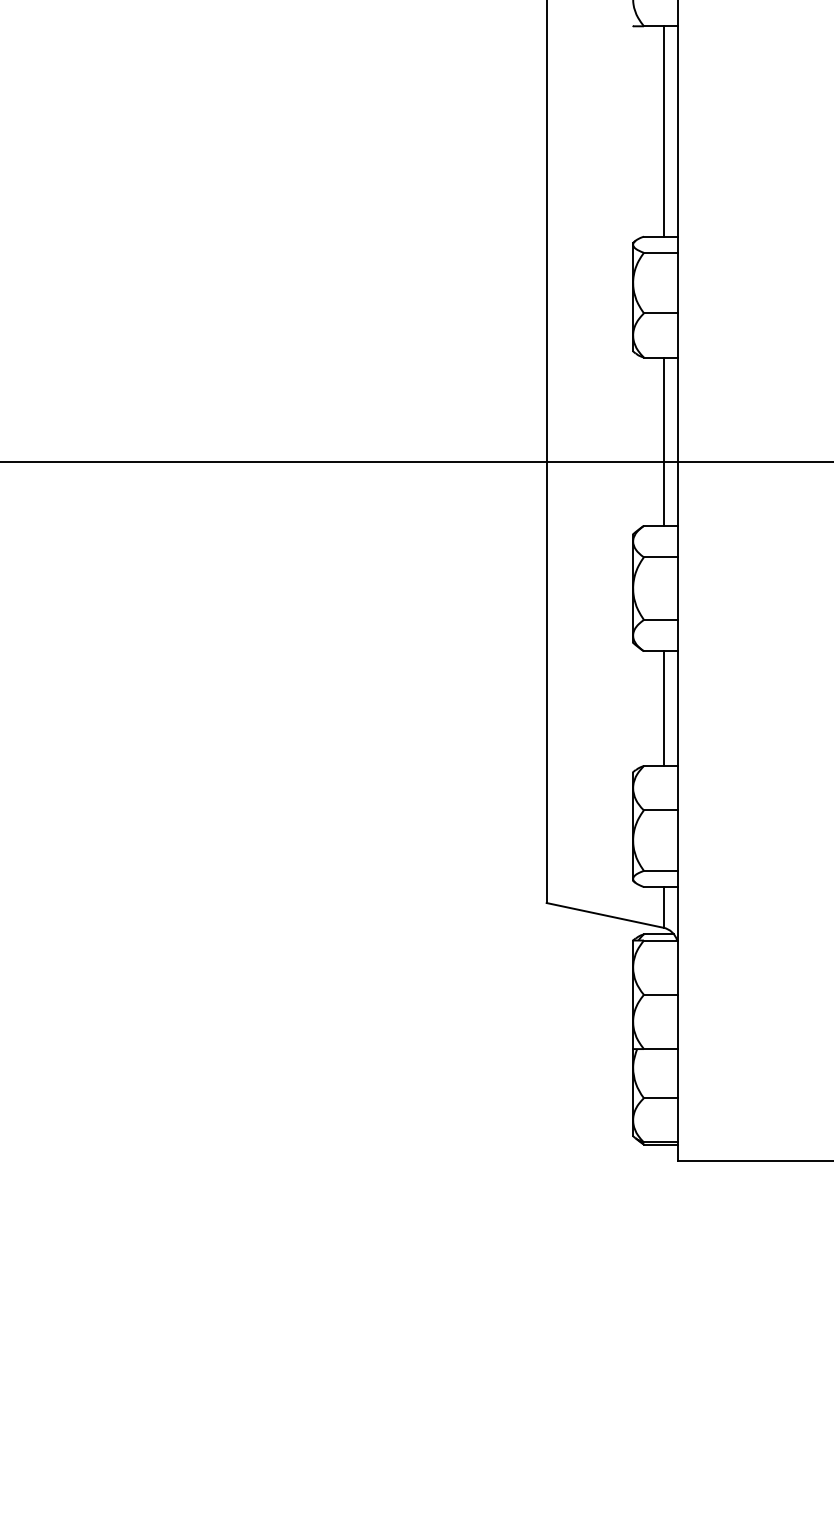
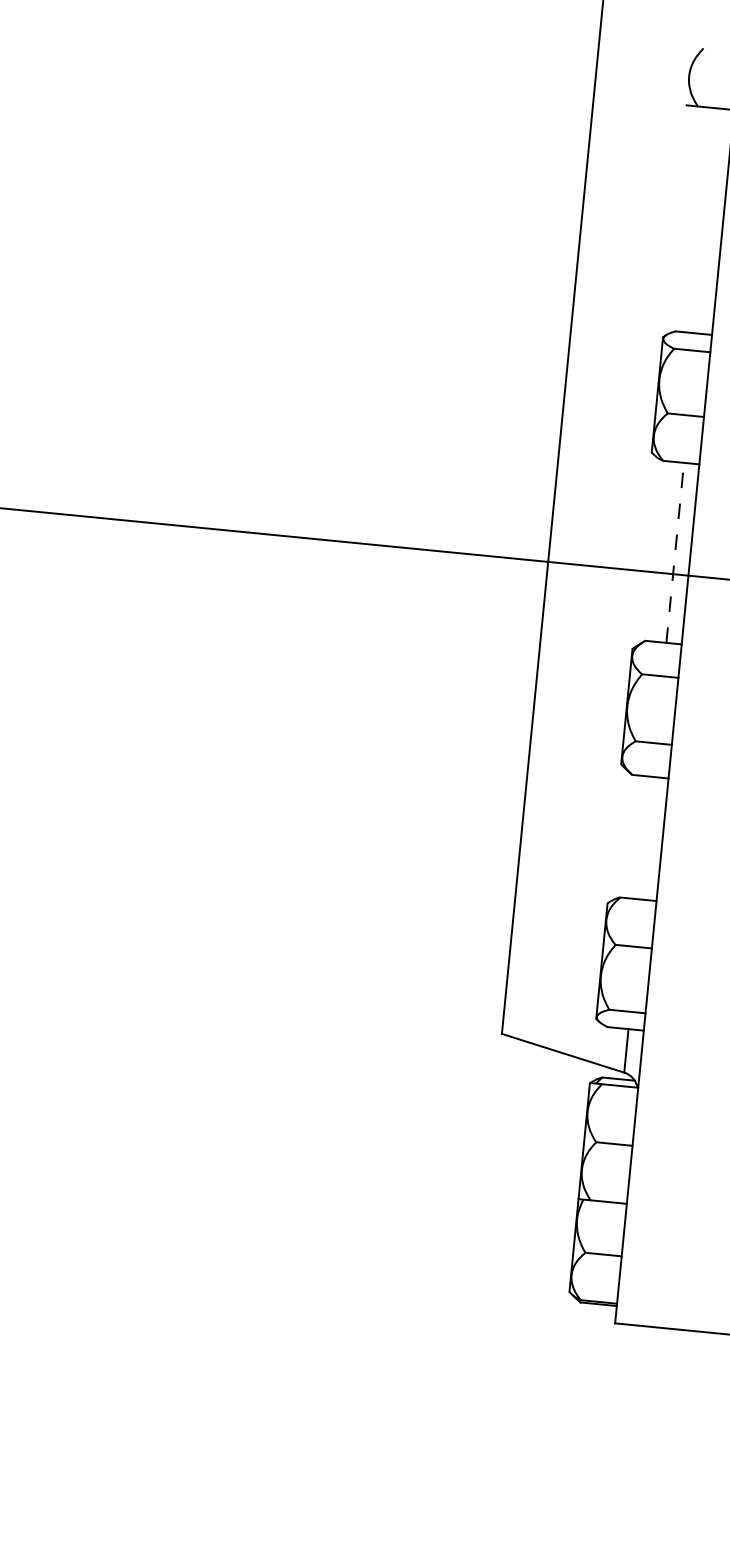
line: (663, 131) -> (707, 221), removed
line: (663, 441) -> (675, 552), solid -> dashed
line: (663, 708) -> (647, 838), removed

